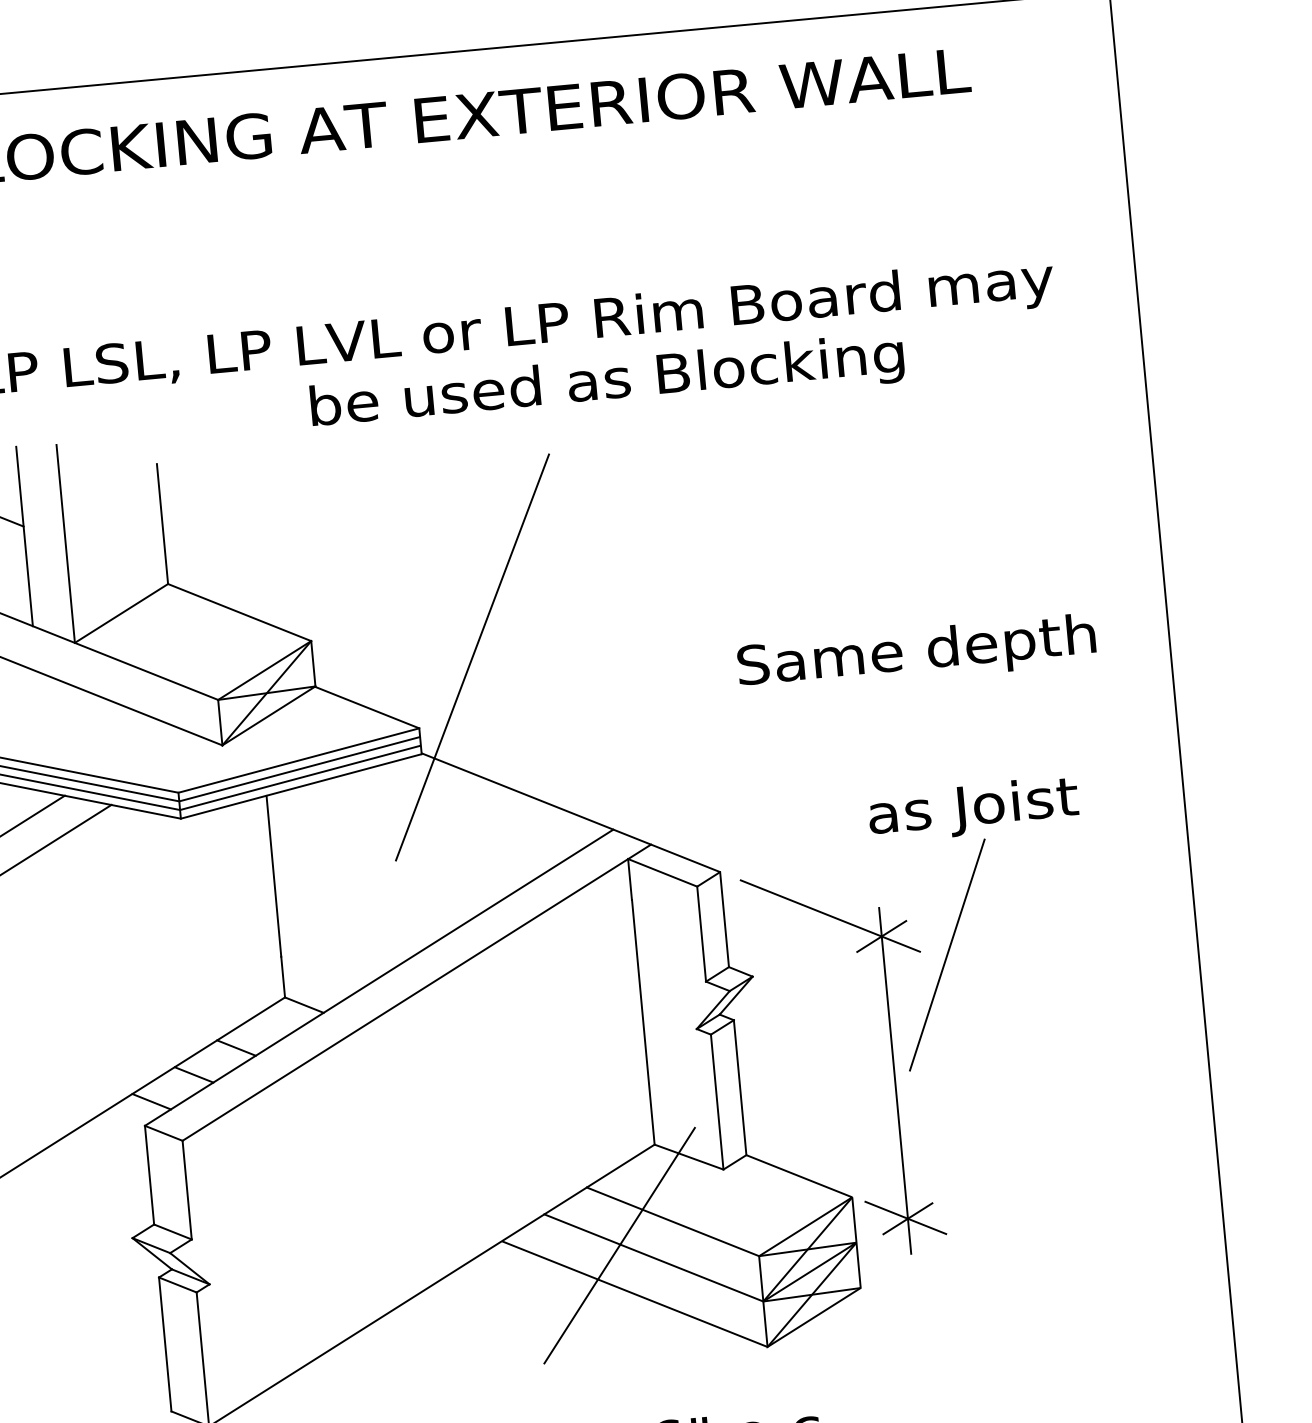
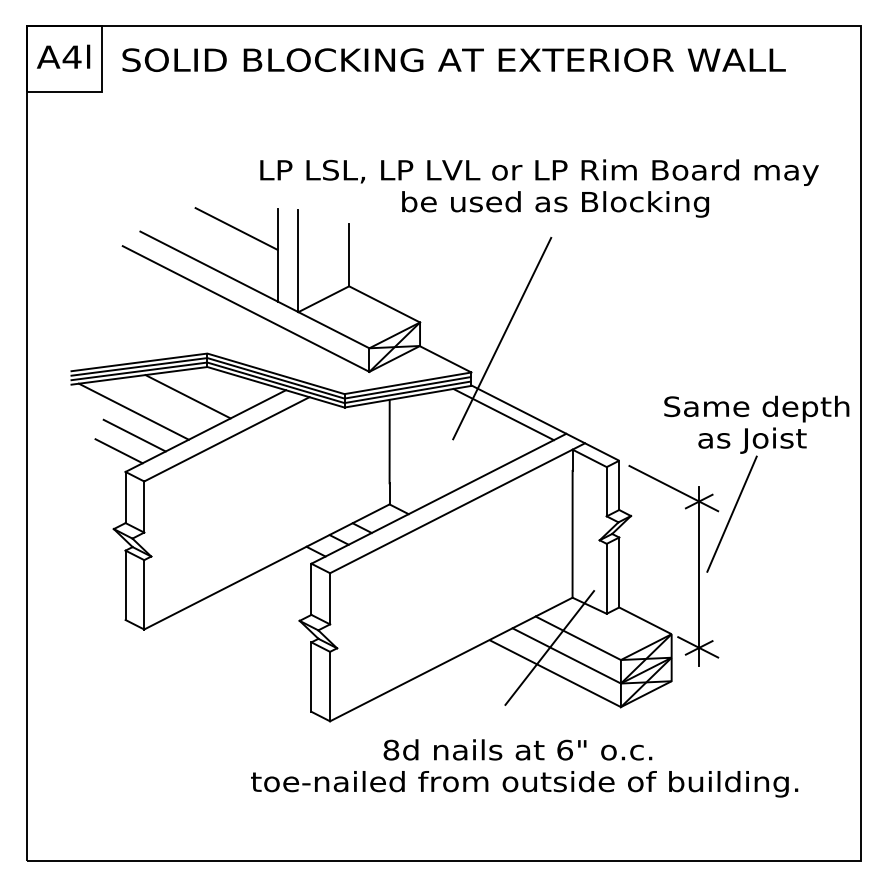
text: (607, 384) -> (555, 204), moved
text: (916, 653) -> (756, 408), moved
line: (488, 803) -> (503, 414), added

